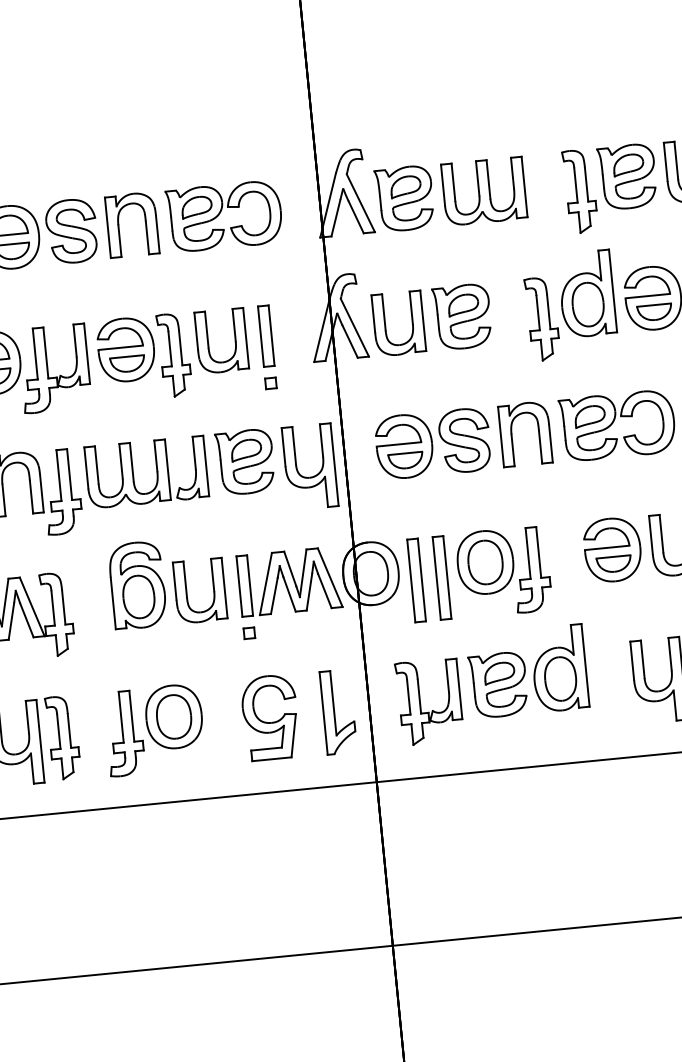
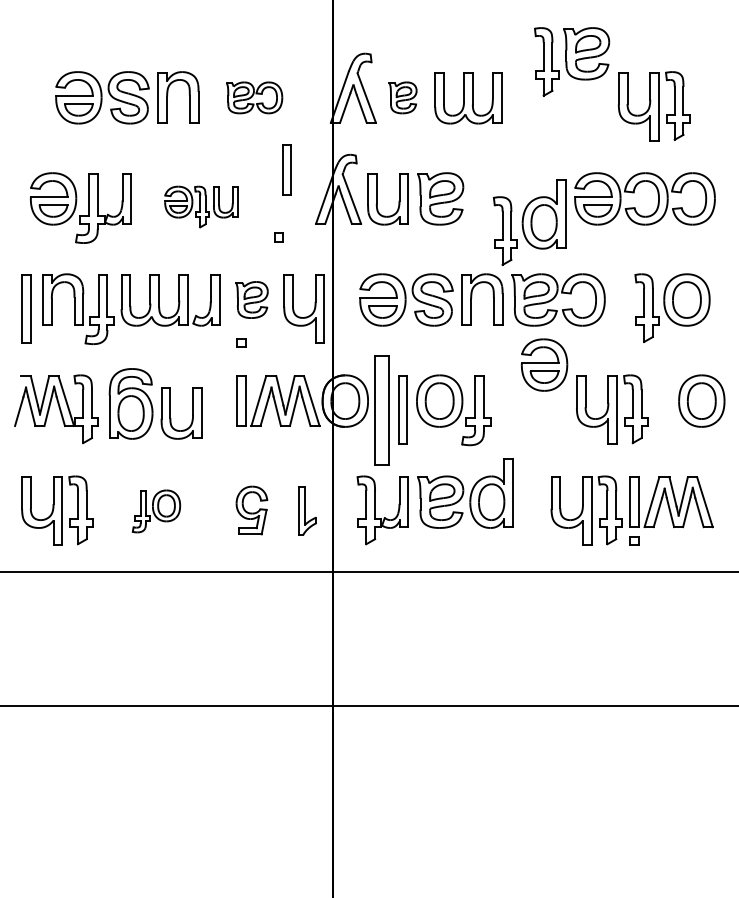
part: (611, 187) -> (572, 61), moved
part: (404, 198) -> (402, 97), size x0.6
part: (224, 215) -> (254, 97), size x0.6
part: (570, 305) -> (529, 222), moved
part: (265, 335) -> (286, 169), moved
part: (173, 354) -> (201, 206), size x0.6
part: (244, 461) -> (251, 299), size x0.7
part: (612, 549) -> (544, 364), moved
part: (415, 579) -> (381, 409), size x1.6
part: (167, 581) -> (155, 403), moved
part: (249, 632) -> (241, 342), moved
part: (338, 711) -> (307, 510), size x0.7
part: (270, 717) -> (251, 510), size x0.7
part: (154, 730) -> (156, 511), size x0.6

